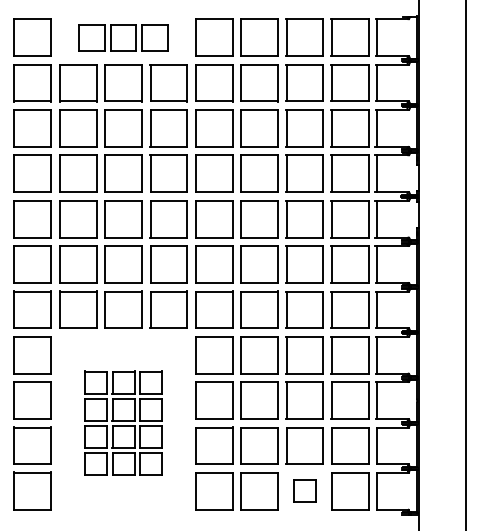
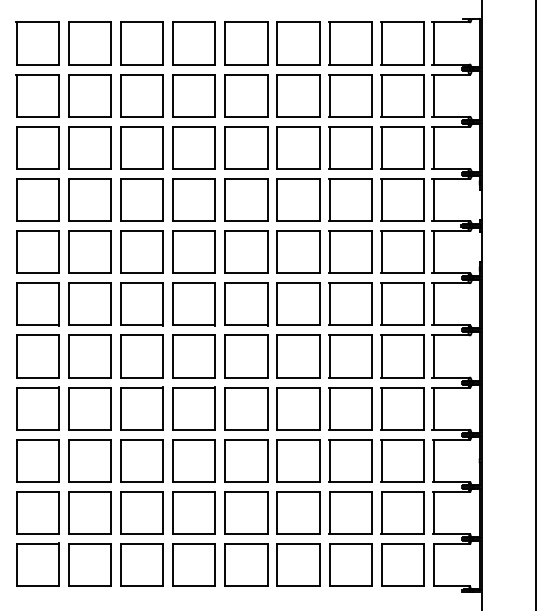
part: (123, 37) -> (141, 43), size x1.43
part: (123, 423) -> (141, 487), size x1.67
part: (304, 491) -> (350, 565), size x1.67

